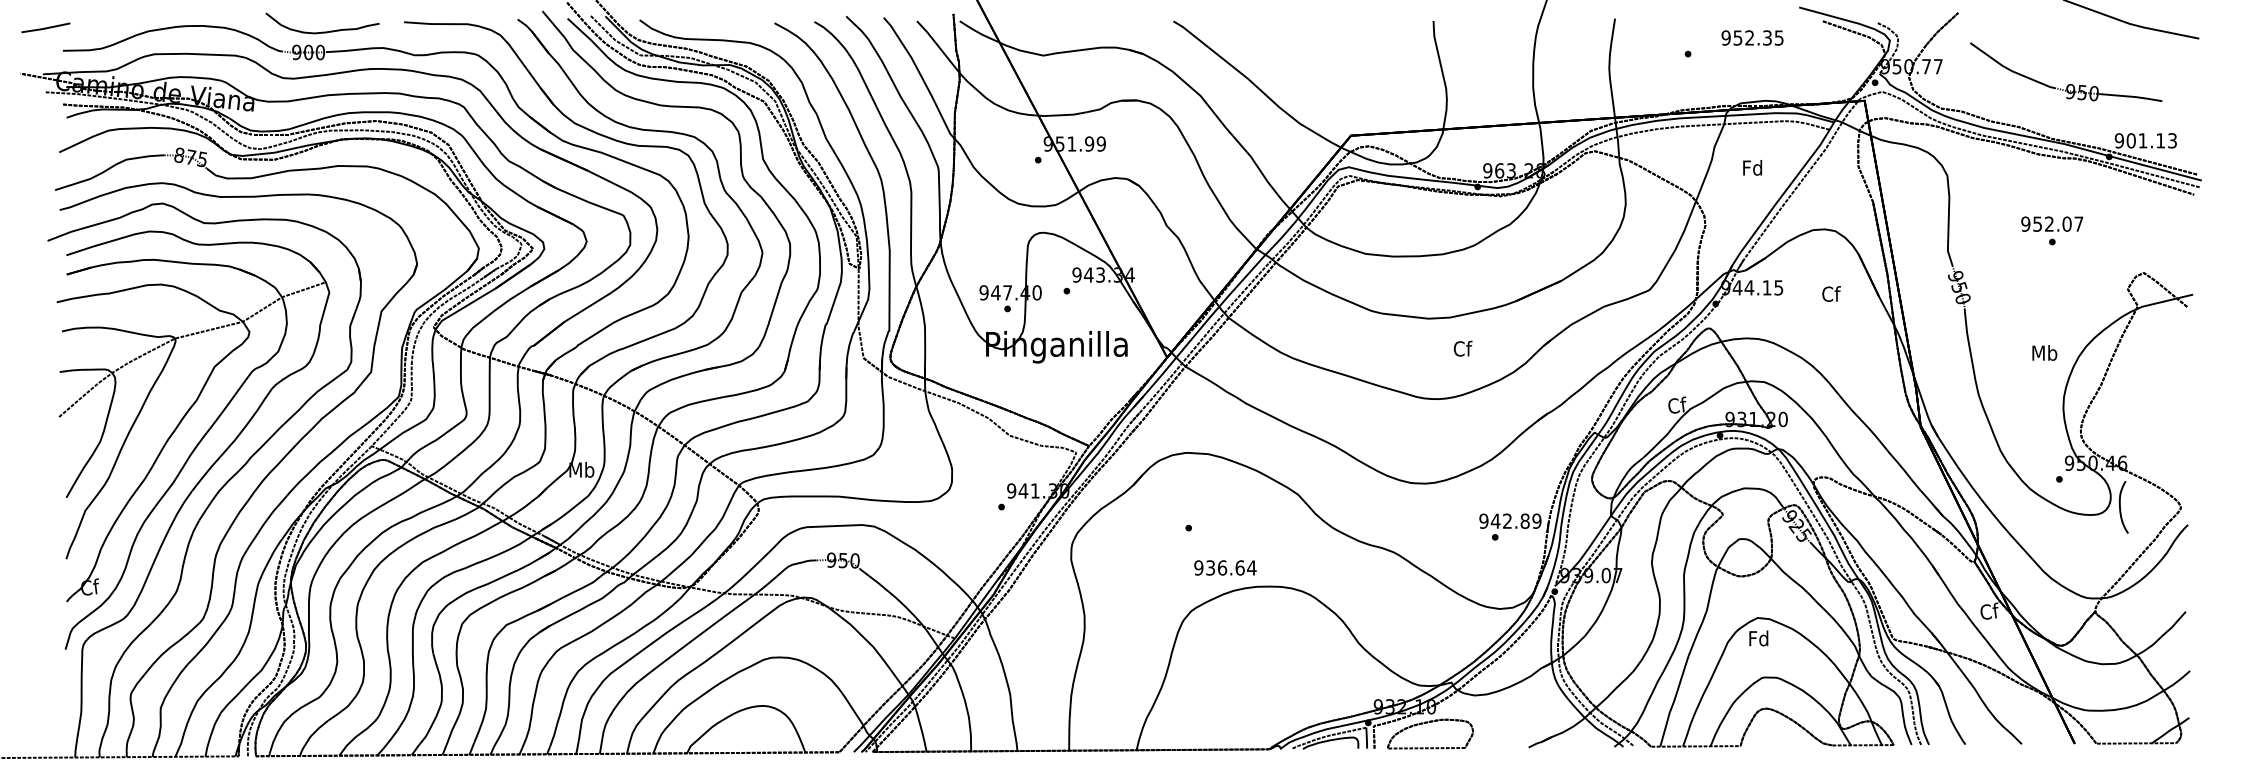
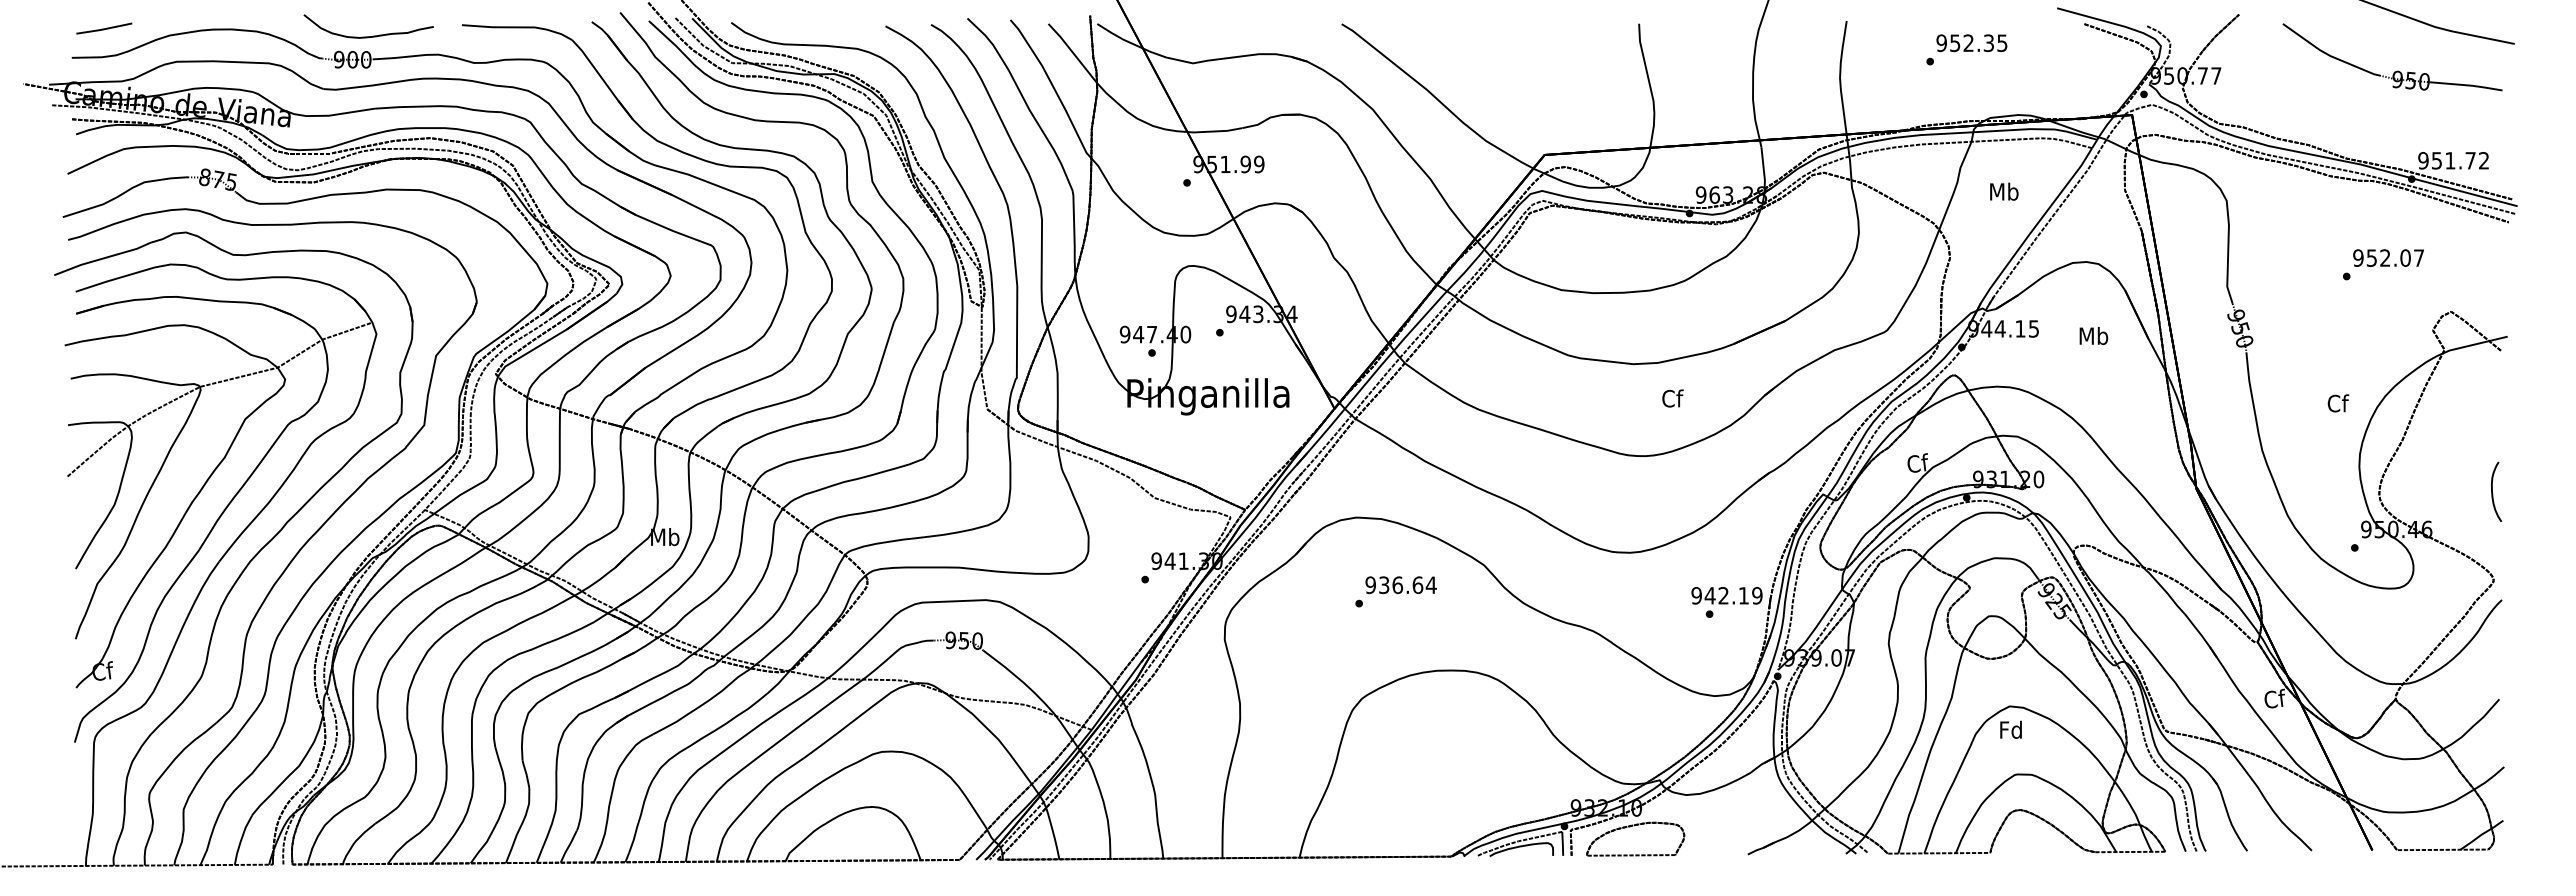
line: (46, 27) -> (104, 28), moved
text: (1752, 38) -> (1971, 43), moved
part: (2070, 83) -> (2397, 70), moved
text: (2151, 140) -> (2460, 160), 901.13 -> 951.72
text: (1753, 167) -> (2004, 191), Fd -> Mb
text: (2052, 223) -> (2388, 257), moved
text: (1830, 293) -> (2093, 335), Cf -> Mb
text: (2045, 353) -> (2338, 403), Mb -> Cf
curve: (2121, 508) -> (2493, 493), moved
text: (1524, 520) -> (1743, 595), 942.89 -> 942.19
text: (1224, 568) -> (1400, 585), moved

